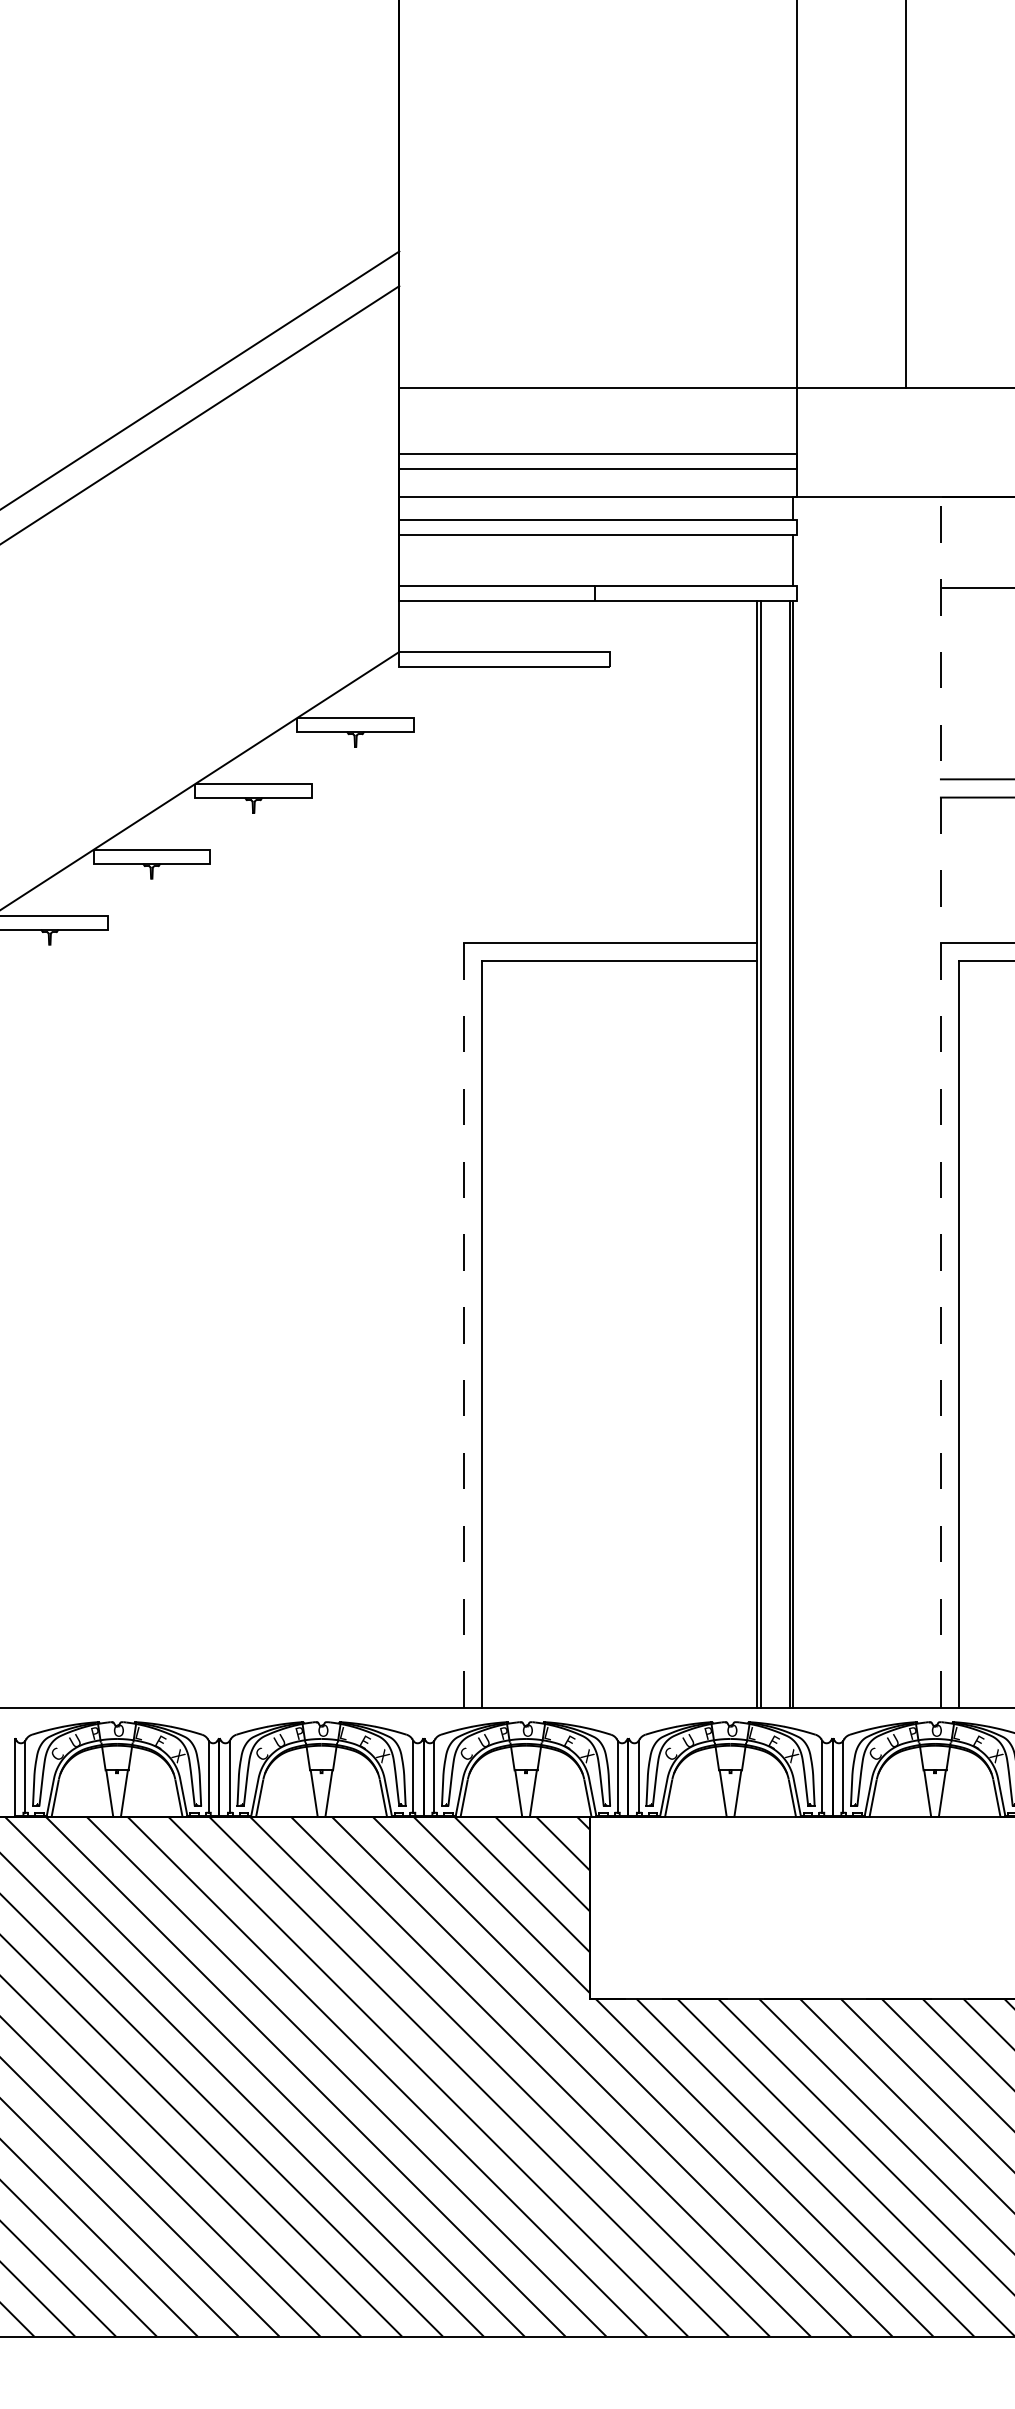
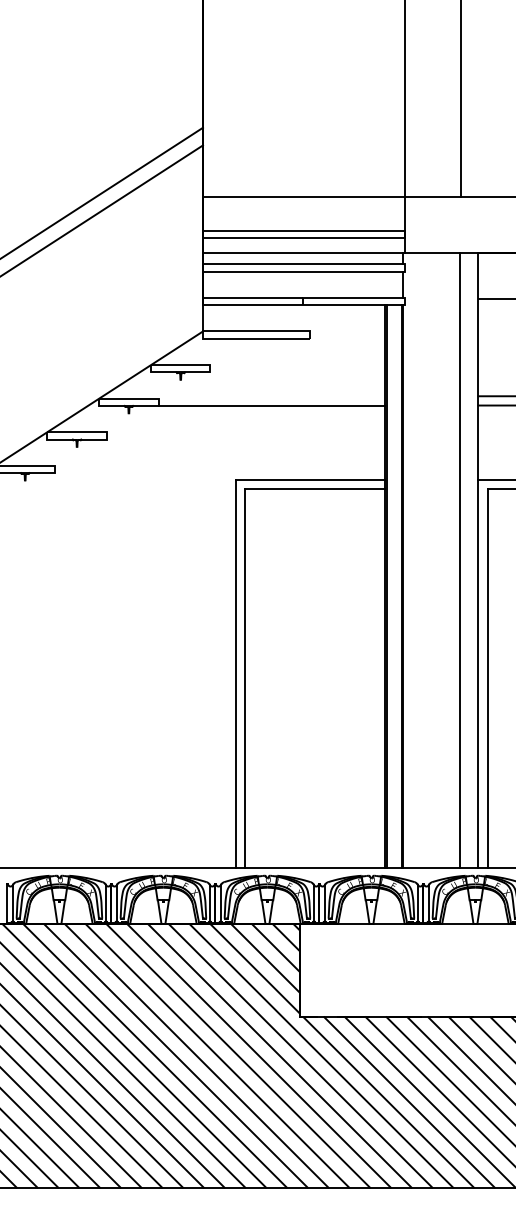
line: (534, 797) -> (271, 405), added
line: (903, 1102) -> (459, 560), added
line: (941, 1102) -> (478, 560), dashed -> solid
line: (463, 1324) -> (235, 673), dashed -> solid

